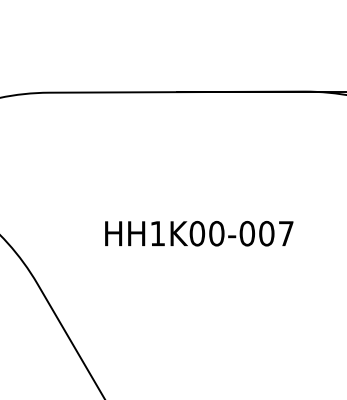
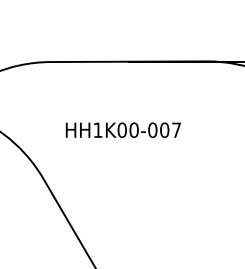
text: (197, 232) -> (122, 129), moved

